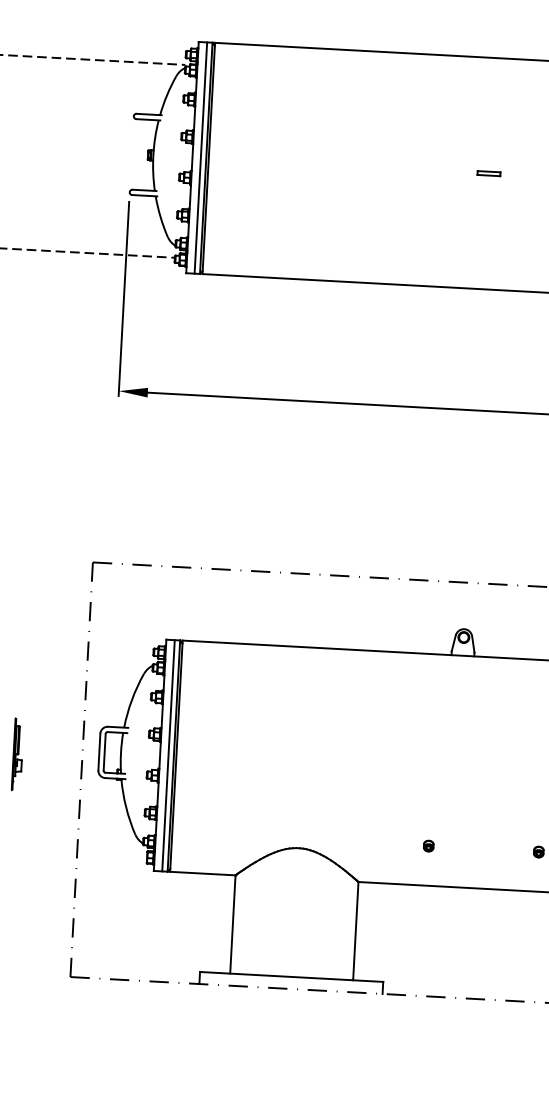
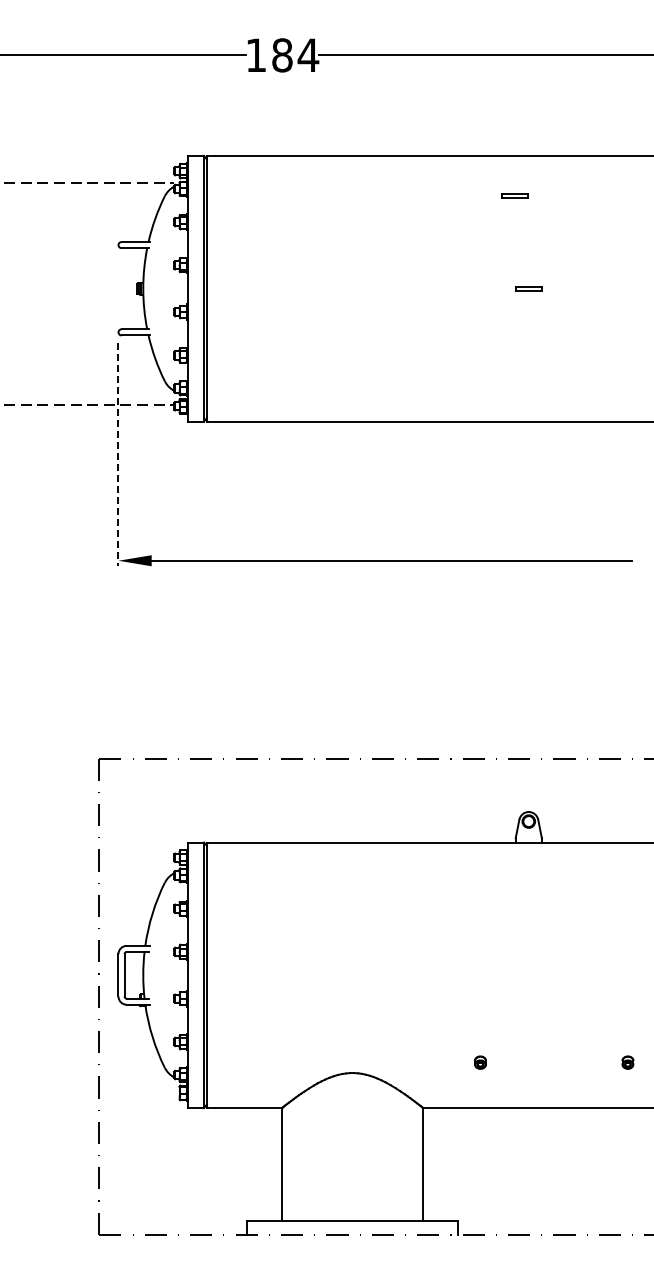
part: (480, 91) -> (514, 195), added
line: (200, 157) -> (197, 288), removed
line: (123, 299) -> (118, 455), solid -> dashed
part: (18, 754) -> (25, 983), removed
line: (168, 755) -> (197, 975), removed
part: (428, 846) -> (480, 1062), moved

